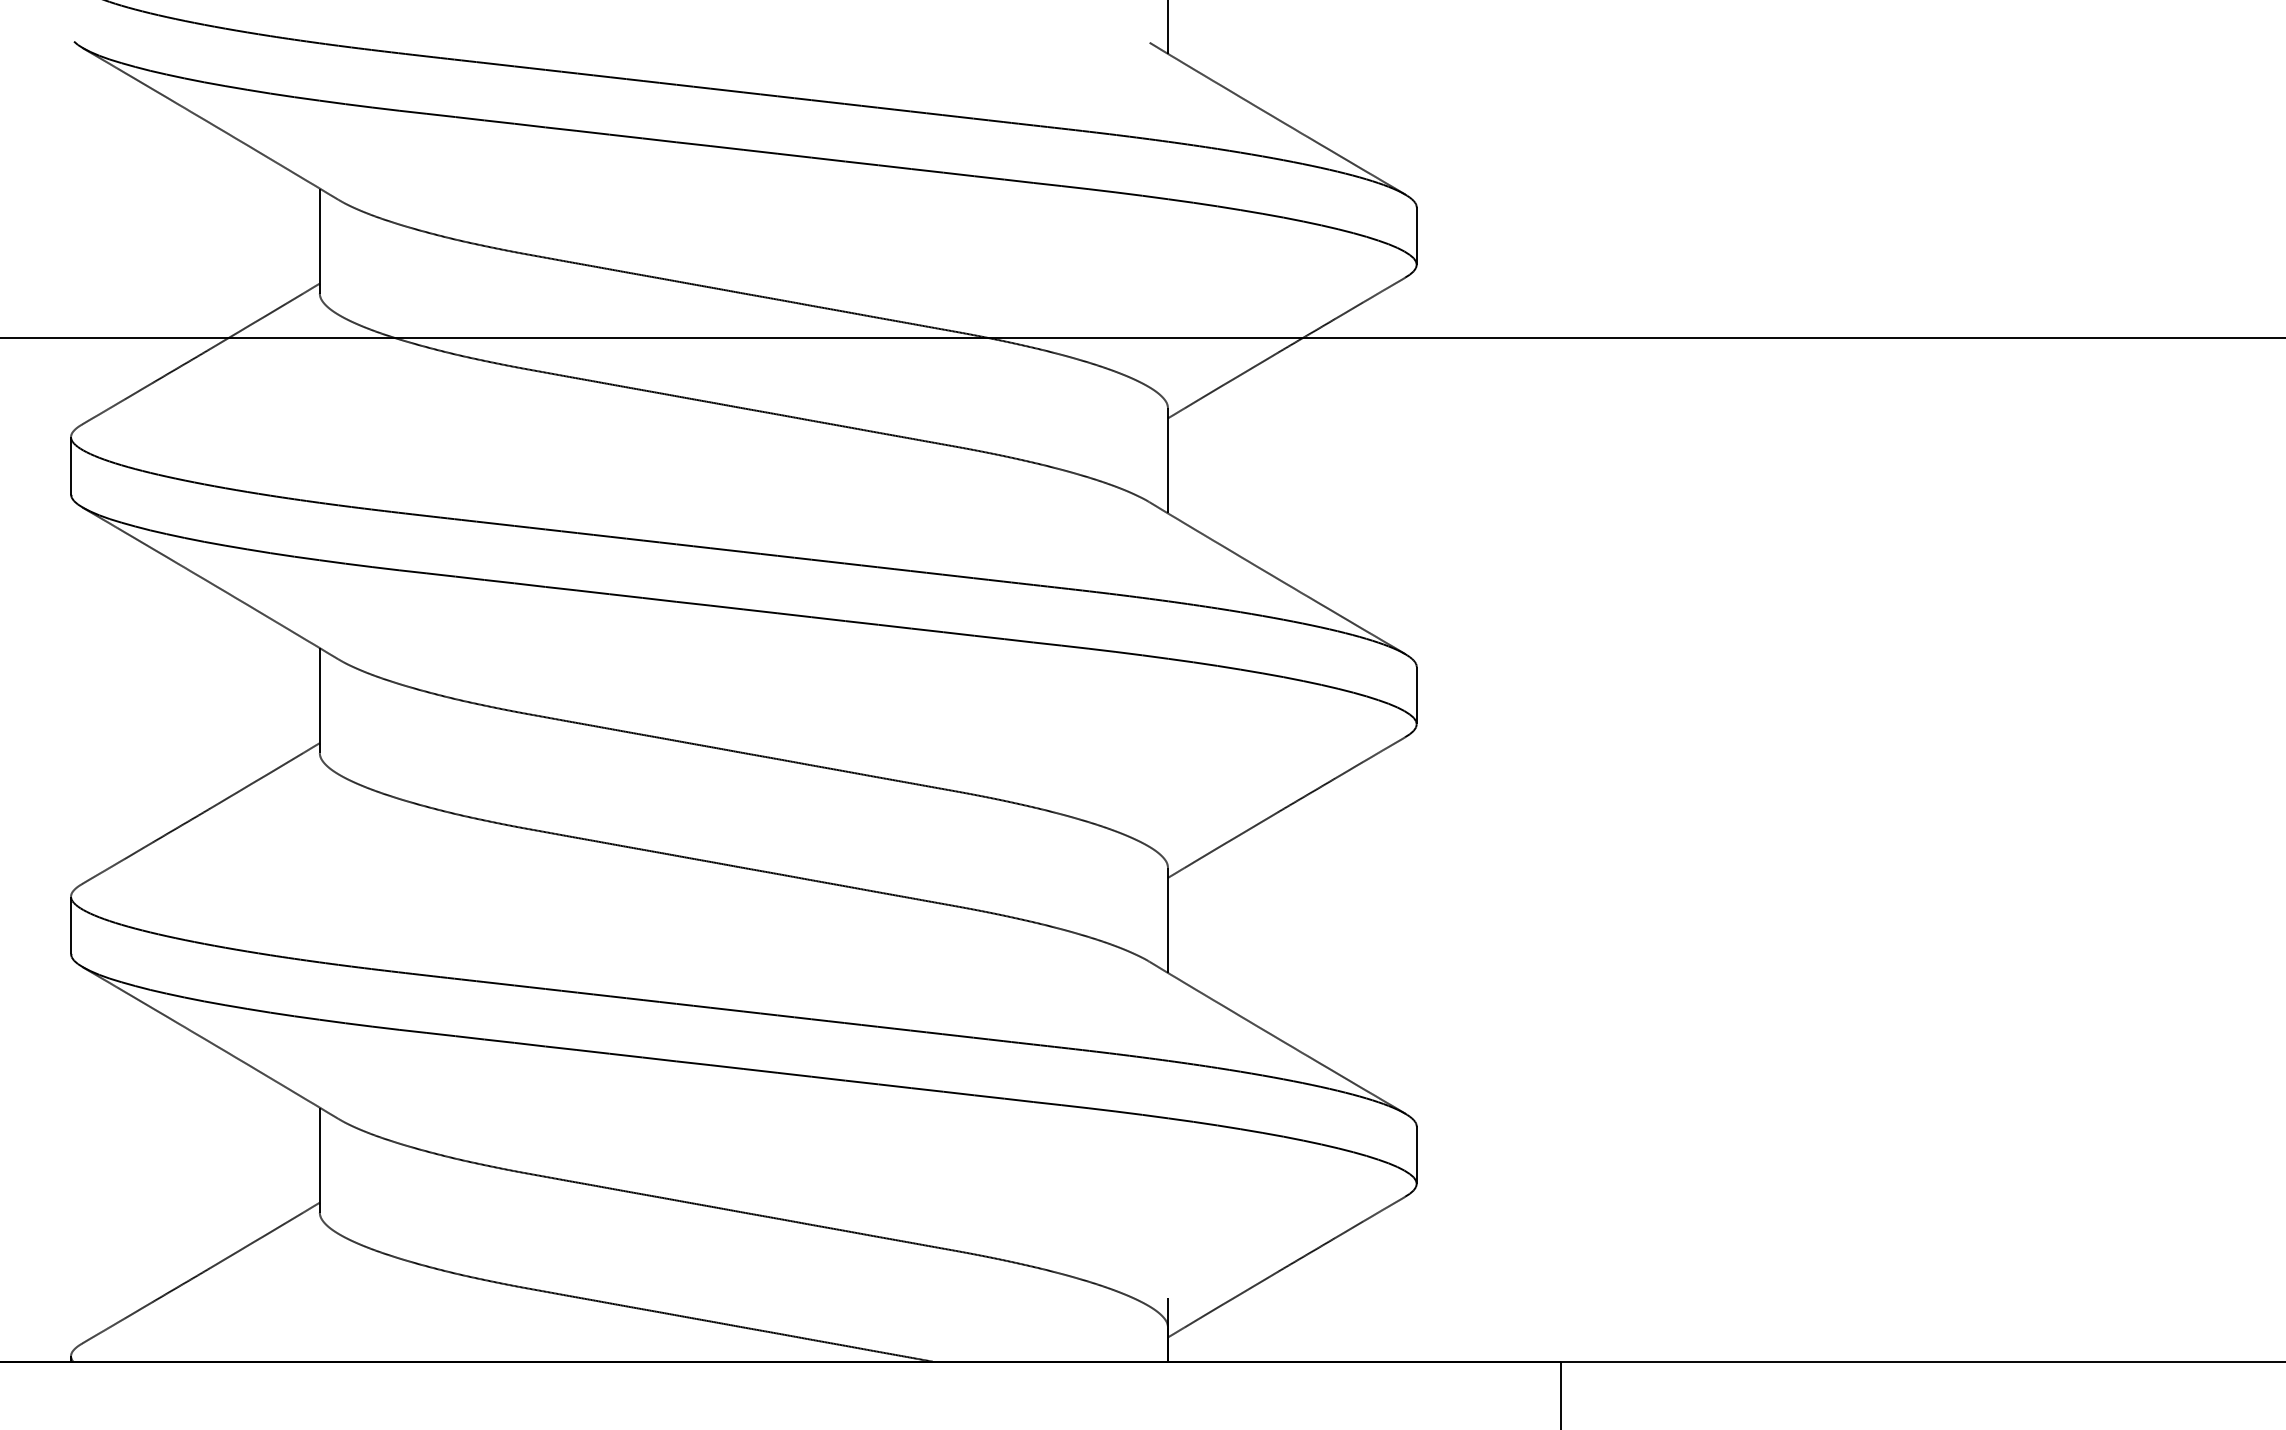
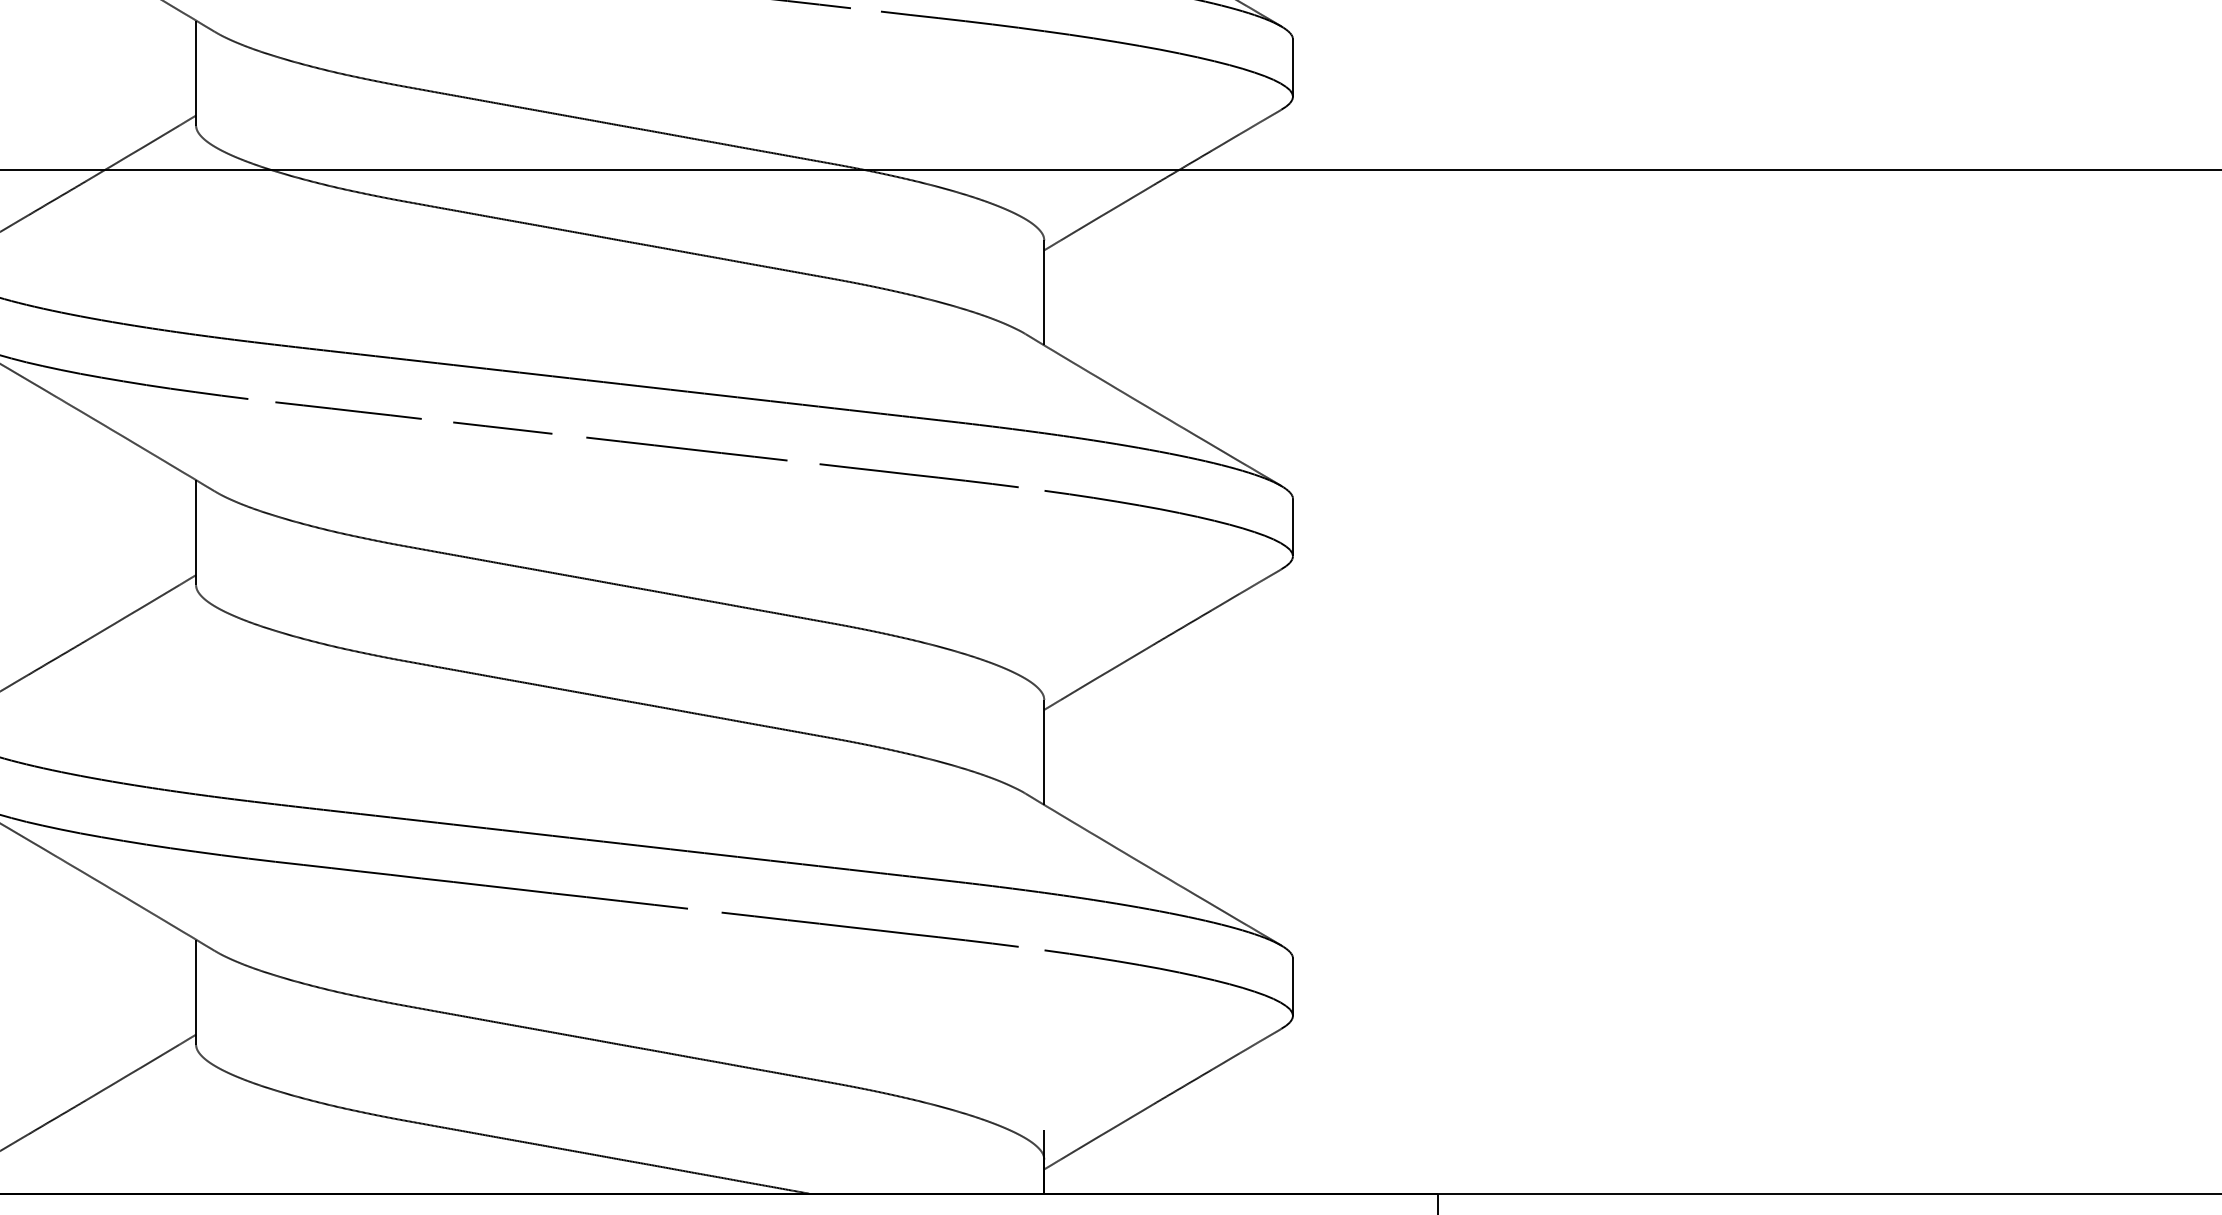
line: (989, 177) -> (865, 9), removed
line: (385, 568) -> (261, 400), removed
line: (560, 588) -> (436, 420), removed
line: (693, 603) -> (569, 435), removed
line: (927, 630) -> (803, 462), removed
line: (1155, 656) -> (1031, 488), removed
line: (828, 1078) -> (704, 910), removed
line: (1155, 1116) -> (1031, 948), removed

